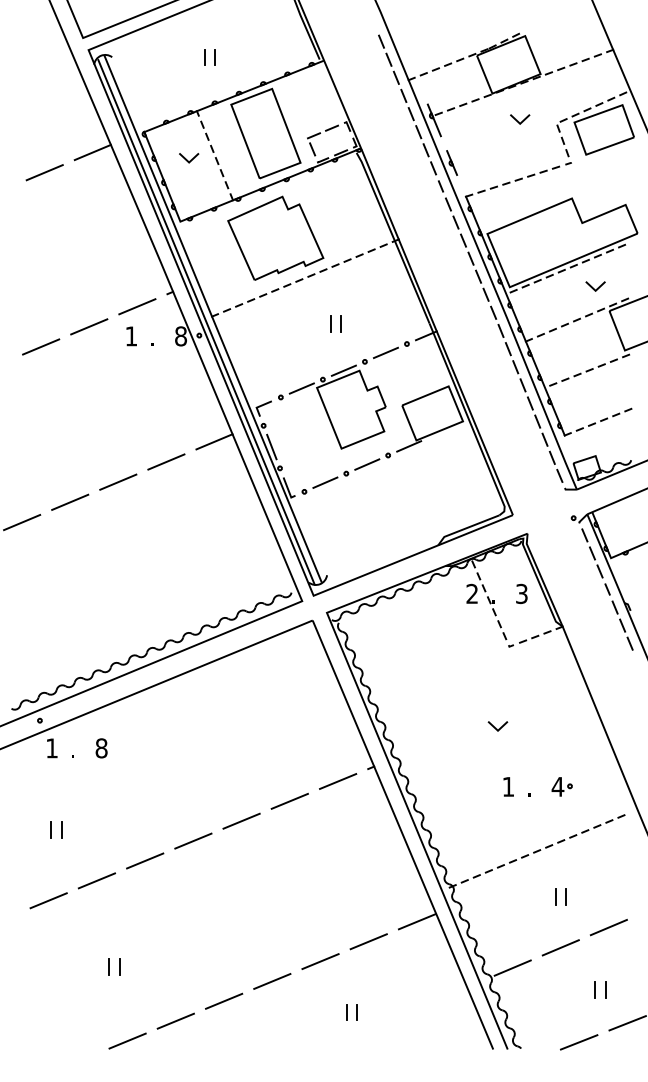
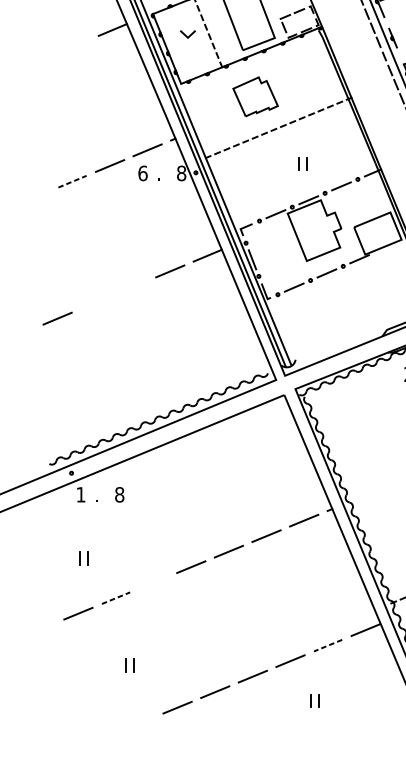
line: (44, 172) -> (75, 45), removed
part: (275, 237) -> (255, 96), size x0.6
text: (131, 336) -> (143, 173), 1 -> 6
line: (41, 346) -> (72, 181), solid -> dashed
line: (118, 481) -> (132, 286), removed
line: (70, 501) -> (95, 302), removed
line: (145, 860) -> (153, 582), removed
line: (96, 880) -> (115, 597), solid -> dashed
line: (368, 941) -> (327, 645), solid -> dashed
line: (127, 1040) -> (139, 722), removed

